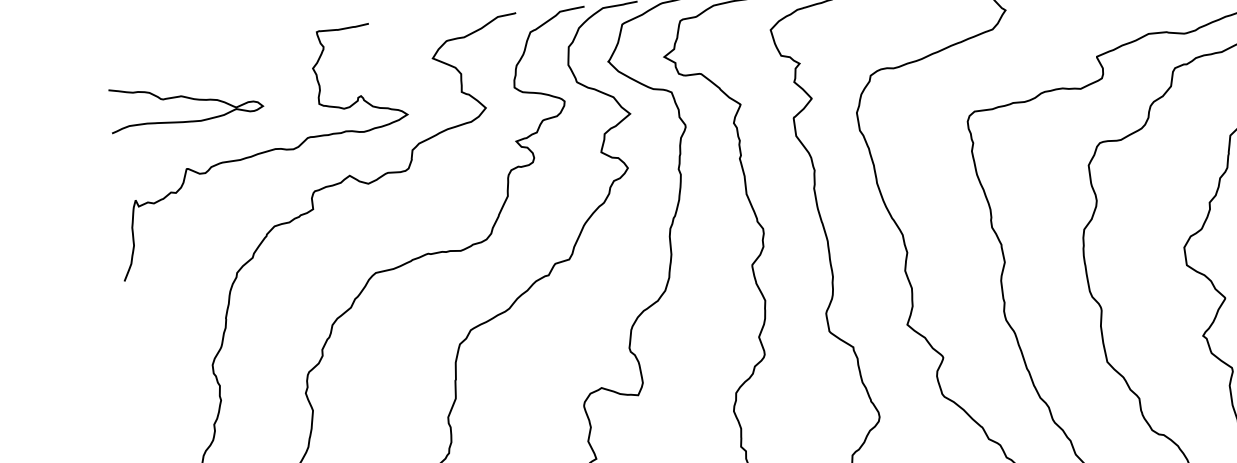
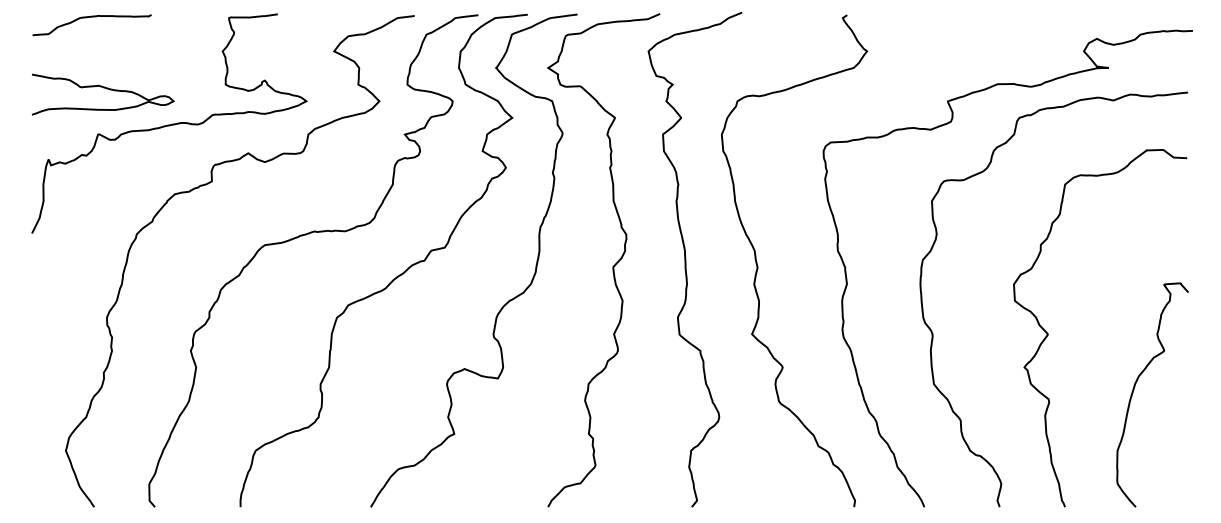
curve: (168, 43) -> (91, 17), added
curve: (189, 99) -> (106, 89), moved

